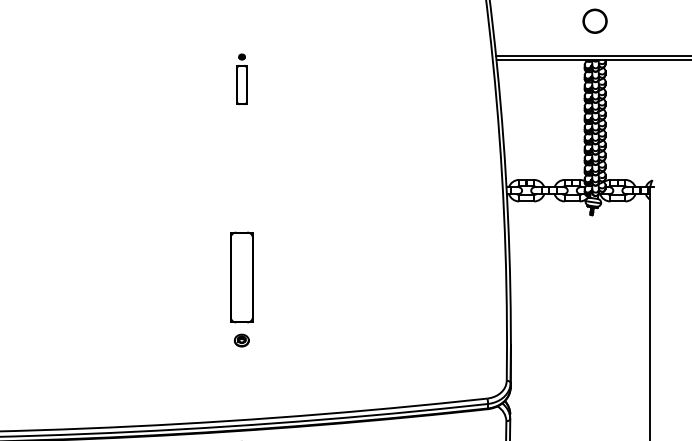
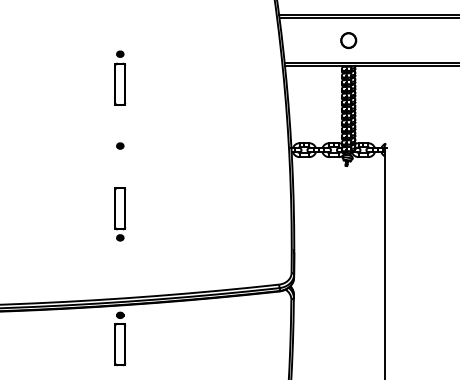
part: (242, 78) -> (120, 77), size x1.67
part: (242, 183) -> (120, 145), added
part: (242, 290) -> (120, 214), size x0.71

